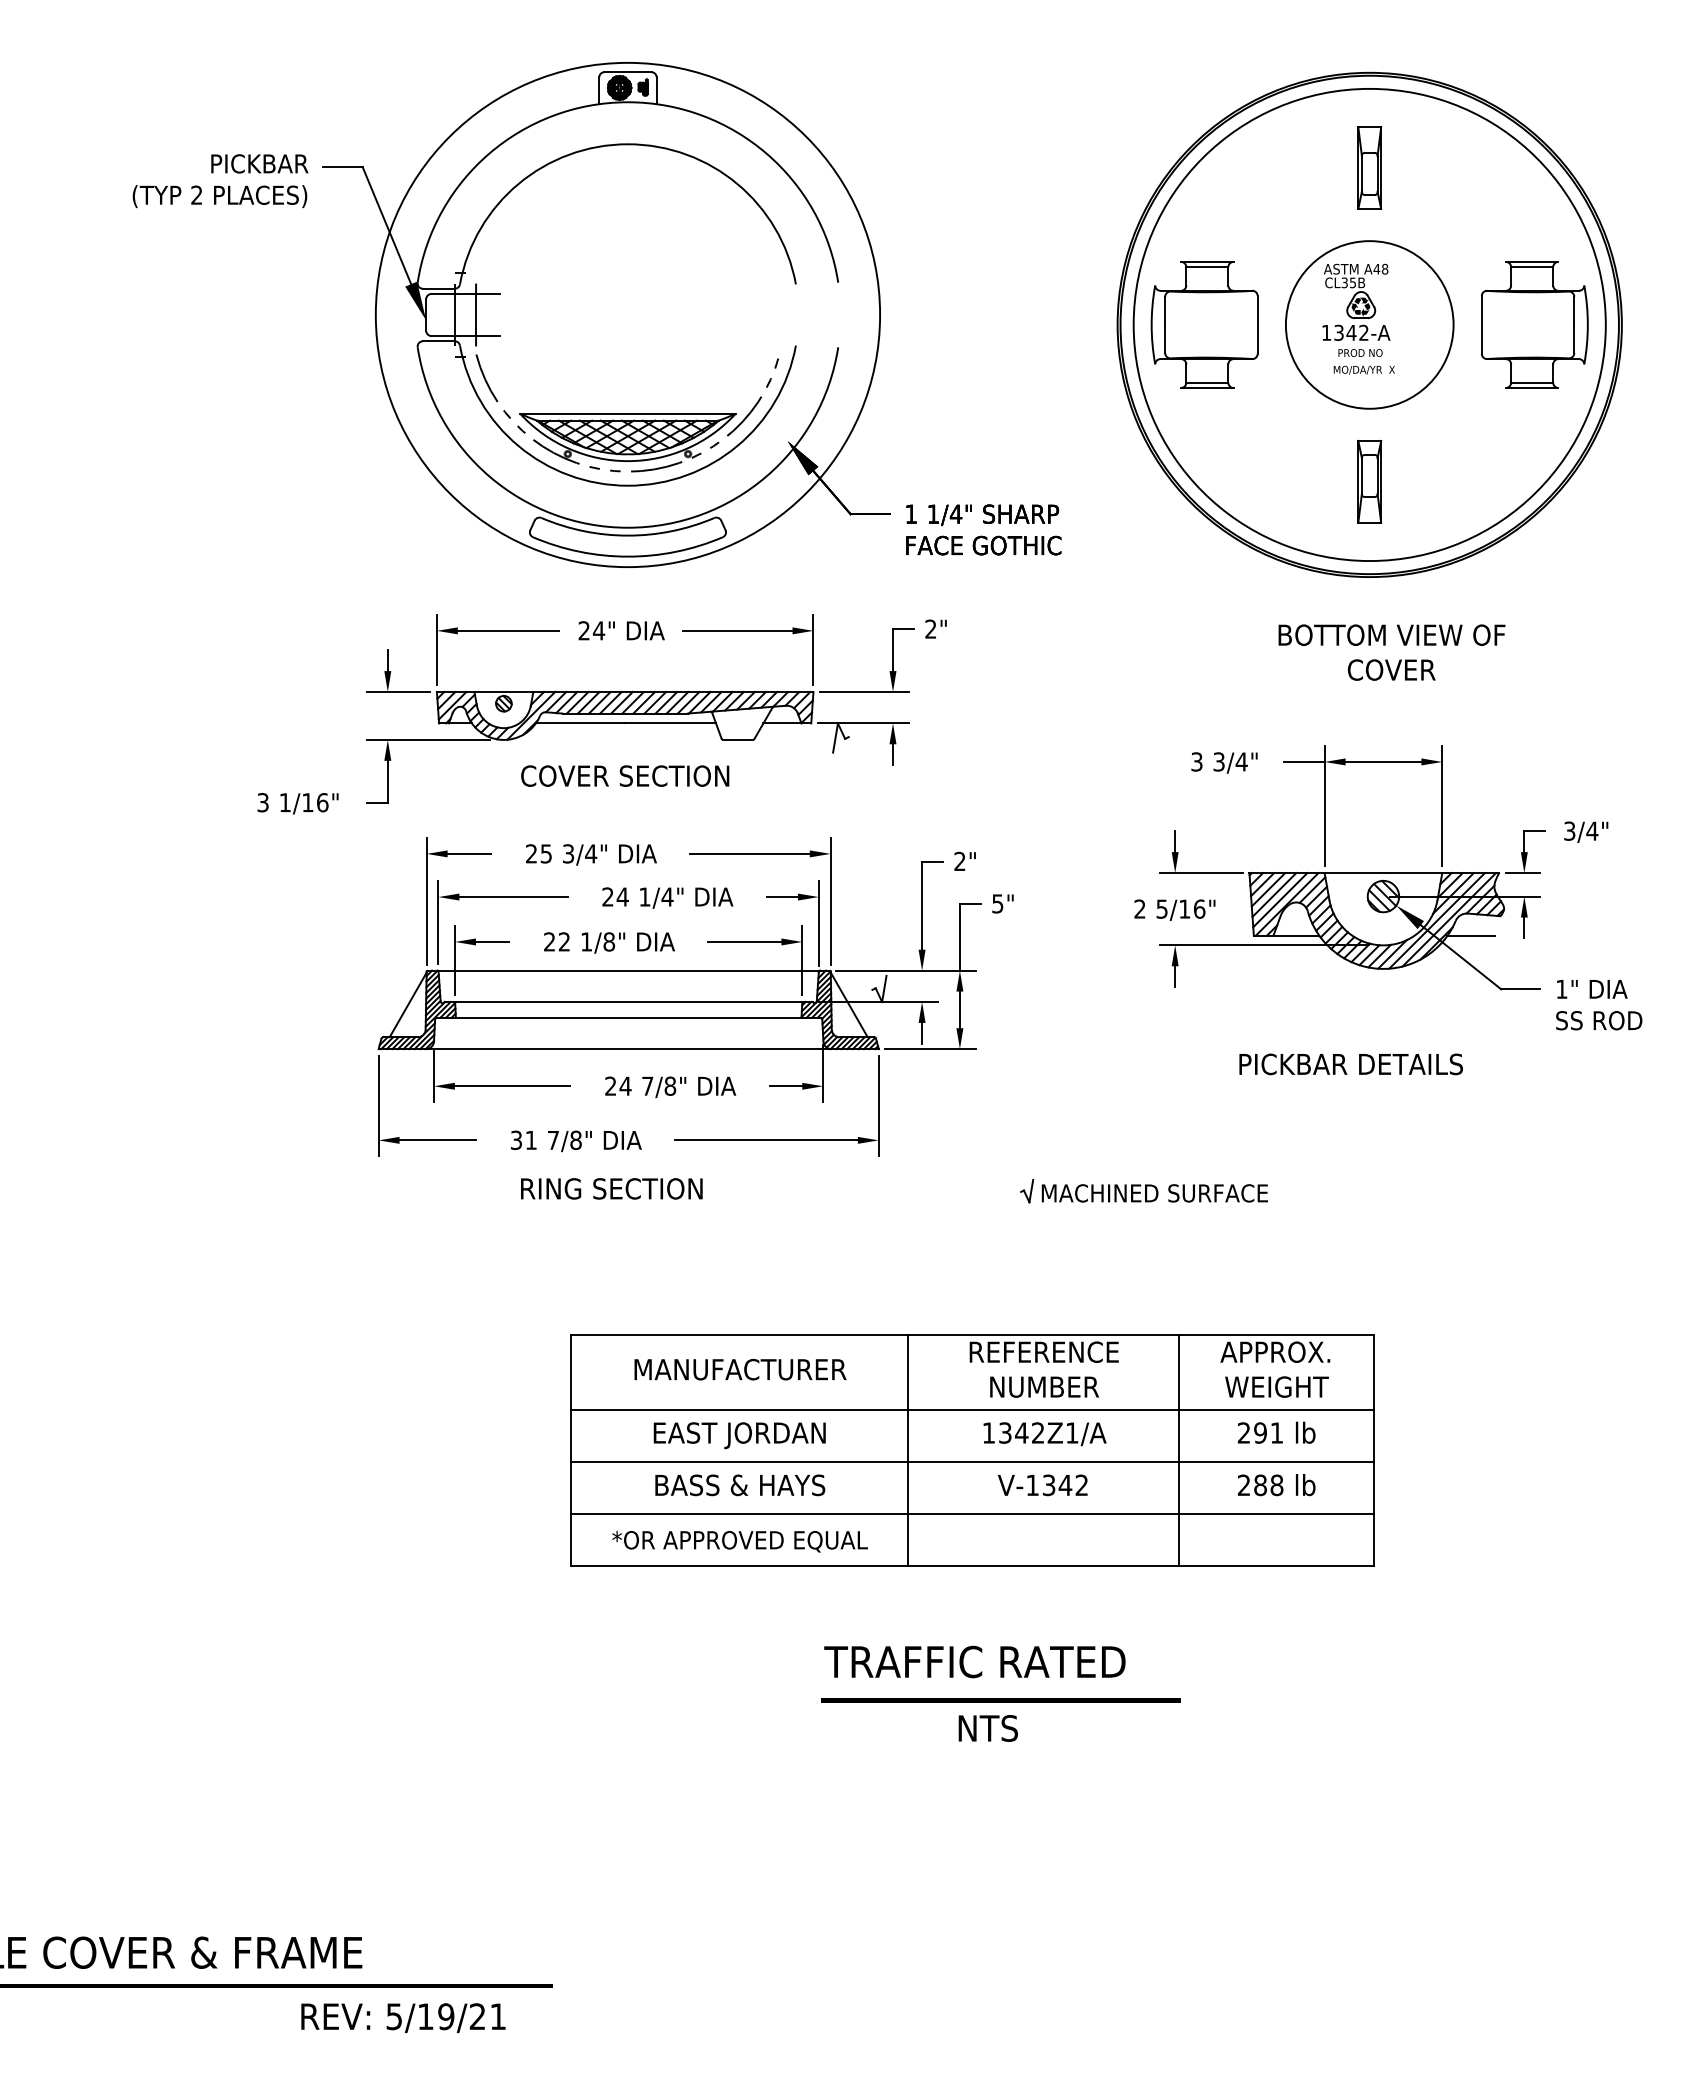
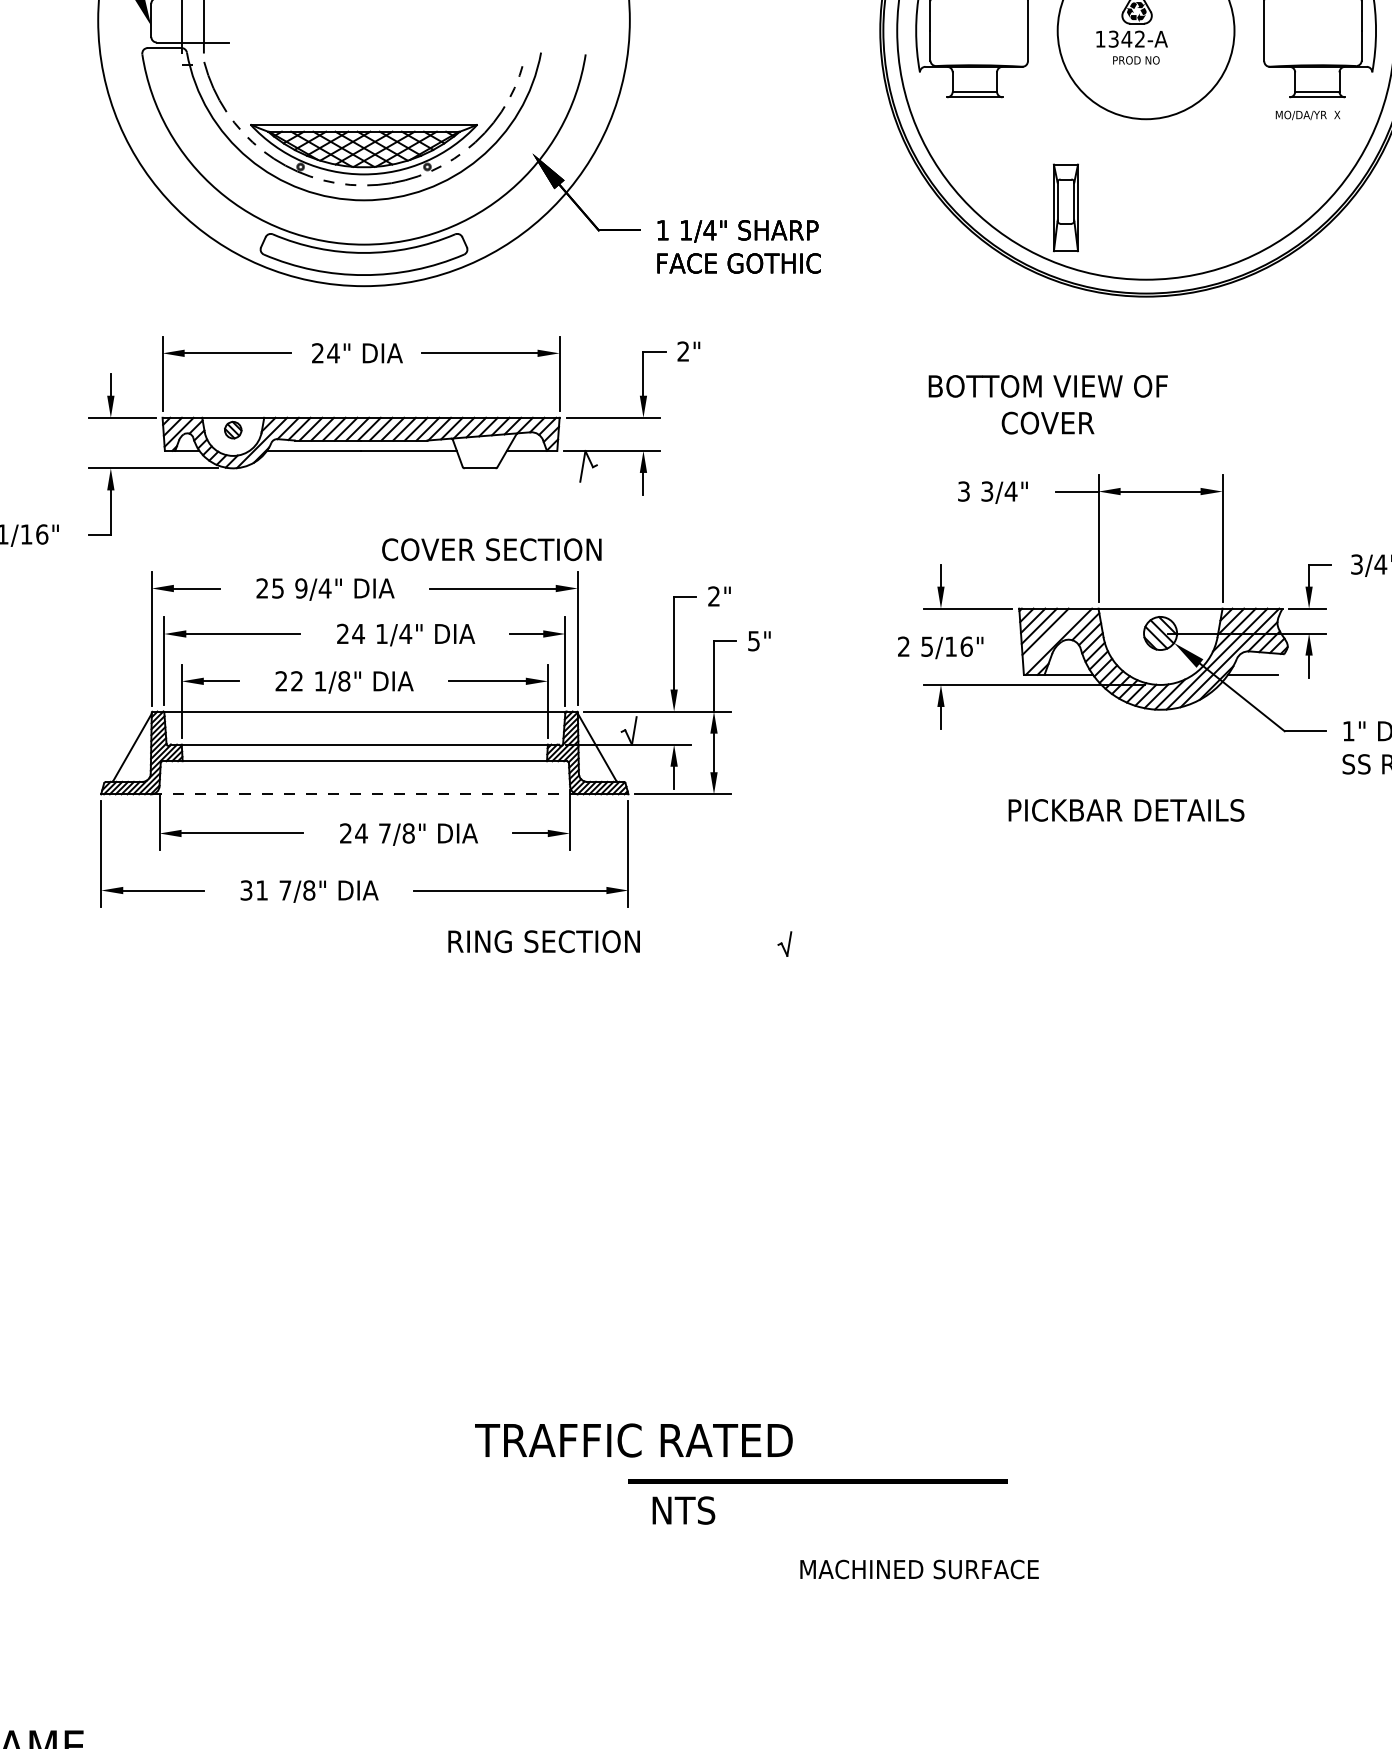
text: (1363, 369) -> (1307, 114), moved
part: (1369, 481) -> (1065, 207), moved
text: (1391, 652) -> (1047, 404), moved
text: (625, 775) -> (492, 549), moved
text: (568, 853) -> (301, 588), 3/4" -> 9/4"
line: (1280, 900) -> (1052, 637), removed
line: (628, 1049) -> (364, 794), solid -> dashed
text: (611, 1188) -> (543, 941), moved
text: (1154, 1193) -> (919, 1569), moved
part: (972, 1450) -> (727, 1217), removed
text: (974, 1661) -> (633, 1439), moved
line: (1000, 1700) -> (817, 1481), moved
text: (987, 1728) -> (683, 1510), moved

